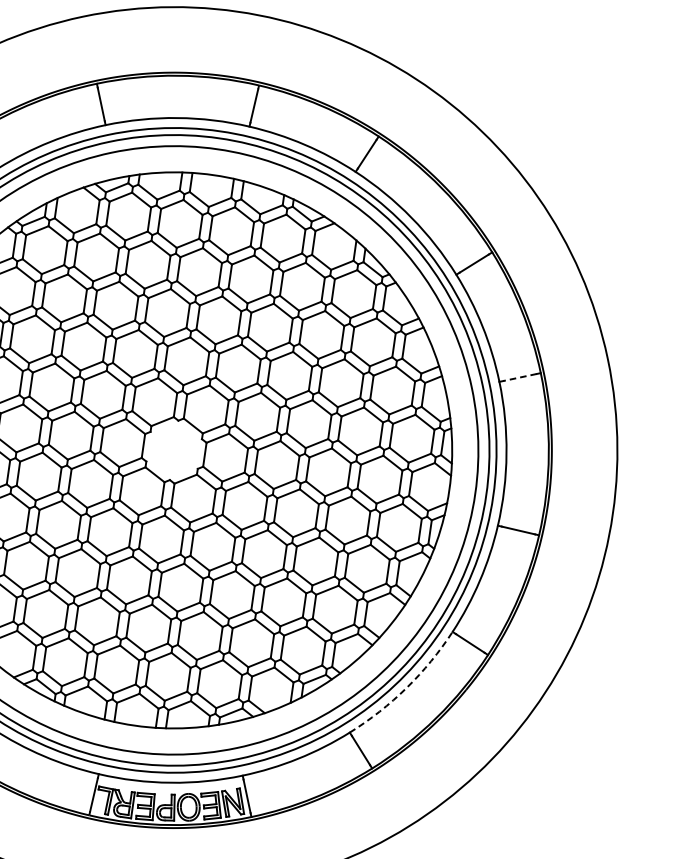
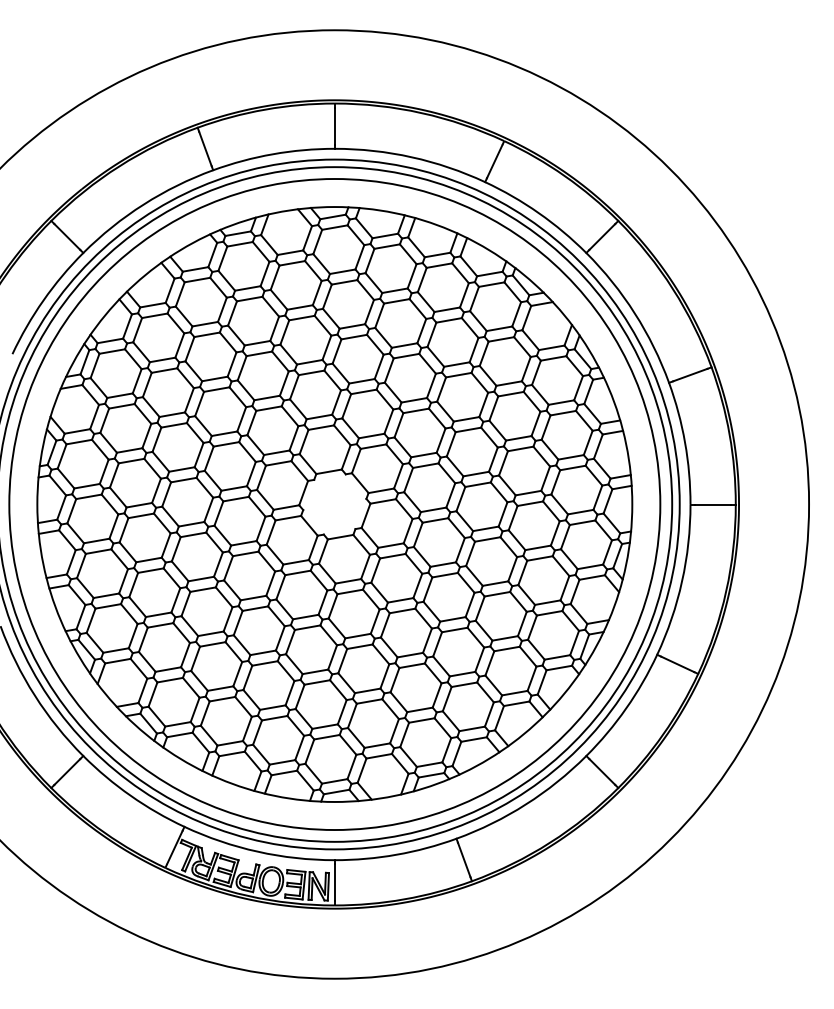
line: (519, 377) -> (712, 504), dashed -> solid
arc: (406, 687) -> (525, 804), dashed -> solid

